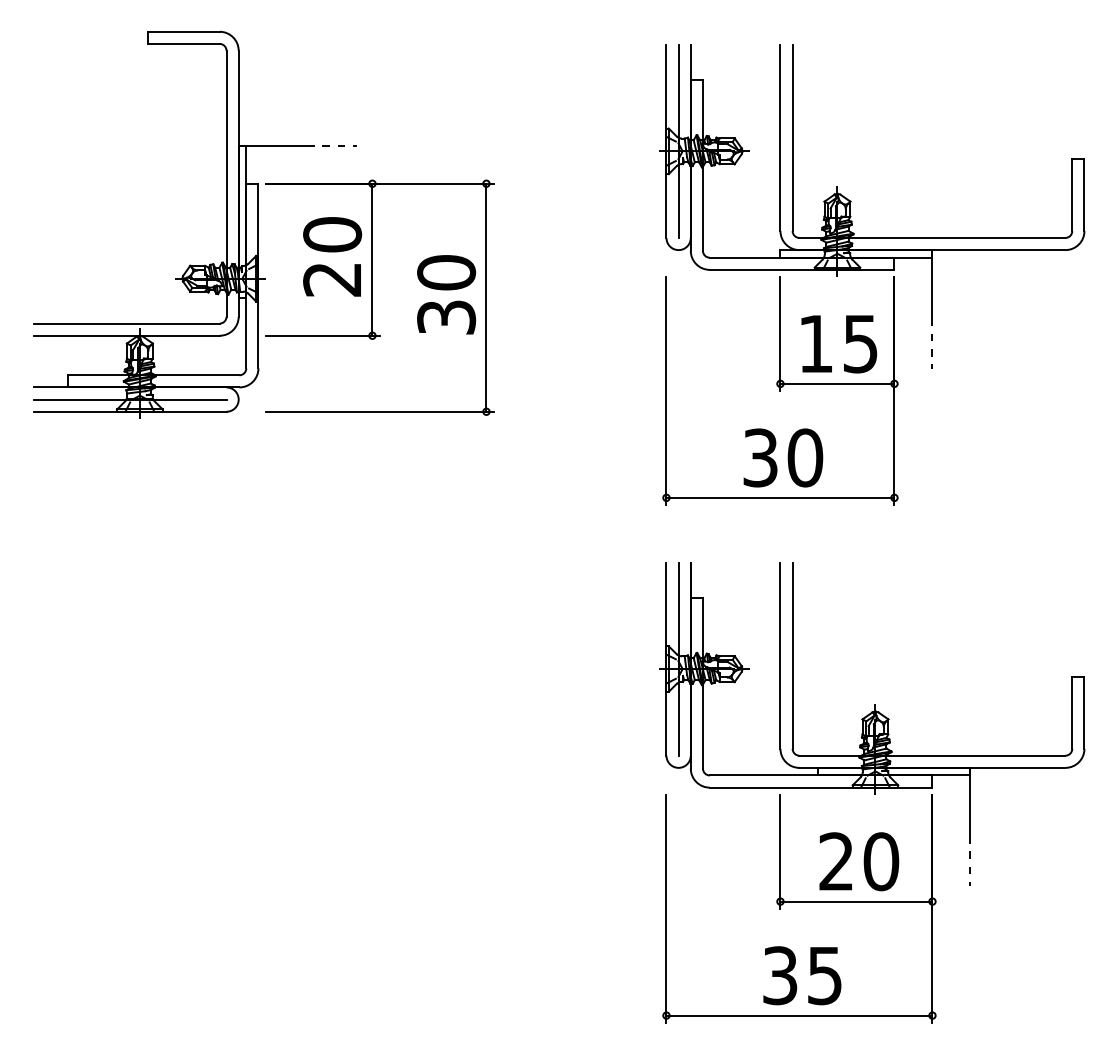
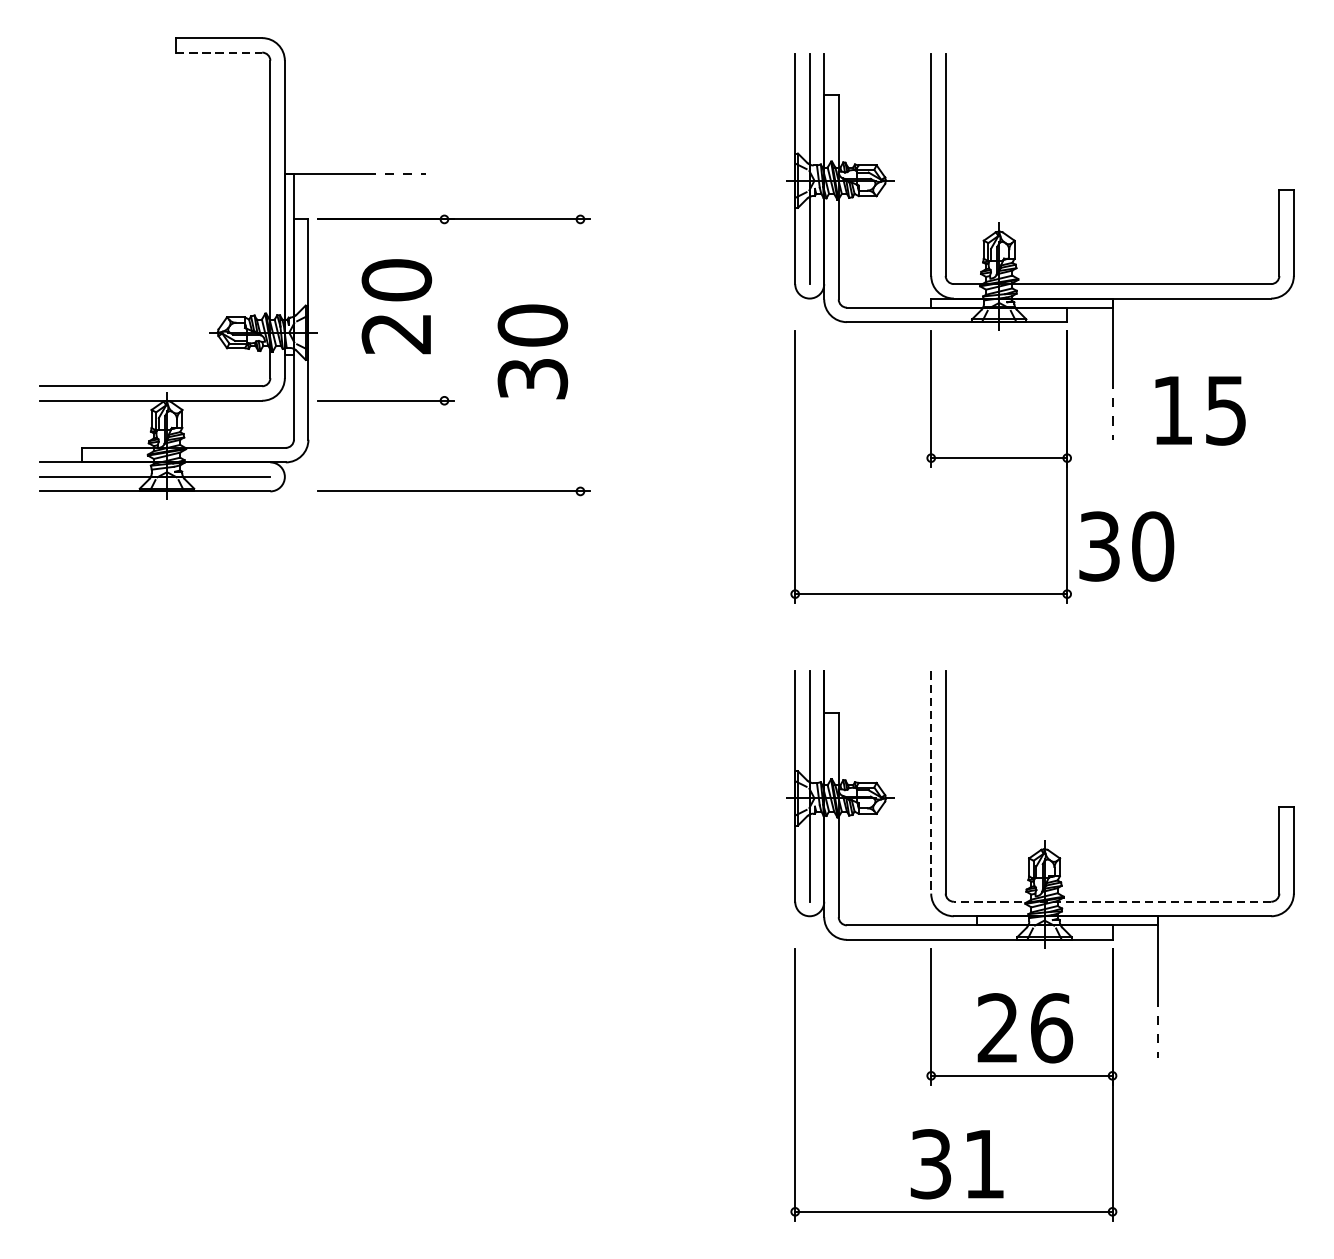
line: (184, 43) -> (220, 52), solid -> dashed
line: (372, 259) -> (444, 309), removed
line: (486, 297) -> (580, 355), removed
text: (839, 344) -> (1200, 411), moved
text: (783, 457) -> (1126, 545), moved
line: (780, 656) -> (931, 783), solid -> dashed
line: (932, 755) -> (1112, 901), solid -> dashed
text: (881, 861) -> (1051, 1027), 20 -> 26
text: (824, 976) -> (983, 1165), 35 -> 31

